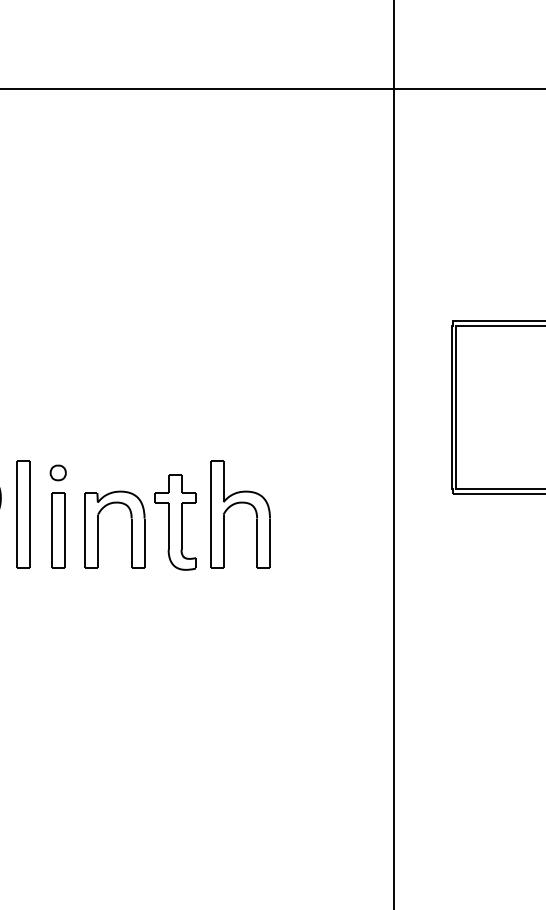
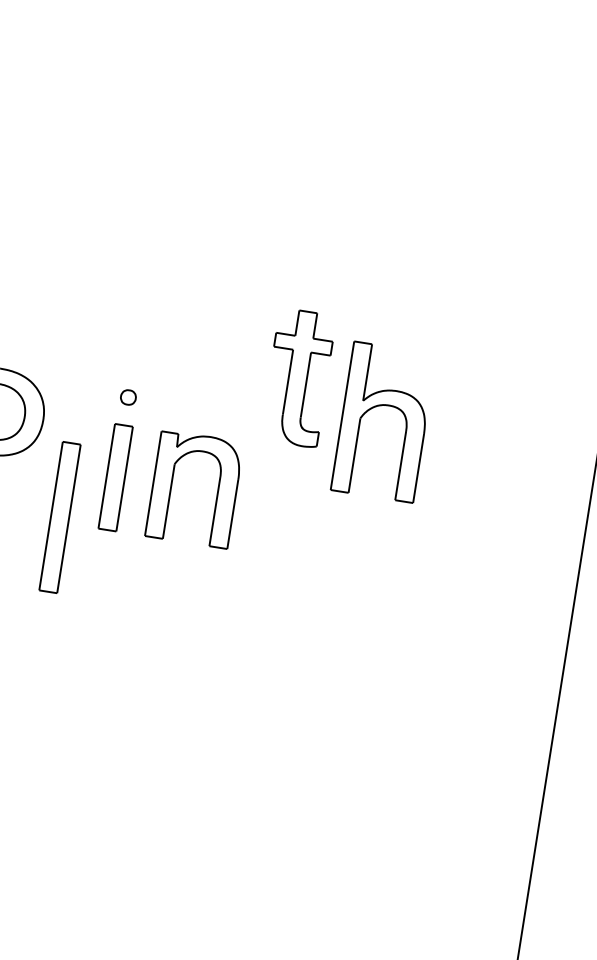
part: (57, 472) -> (127, 396), size x0.7
part: (236, 504) -> (380, 406), moved
part: (23, 514) -> (60, 516), moved
part: (175, 522) -> (298, 378), moved

